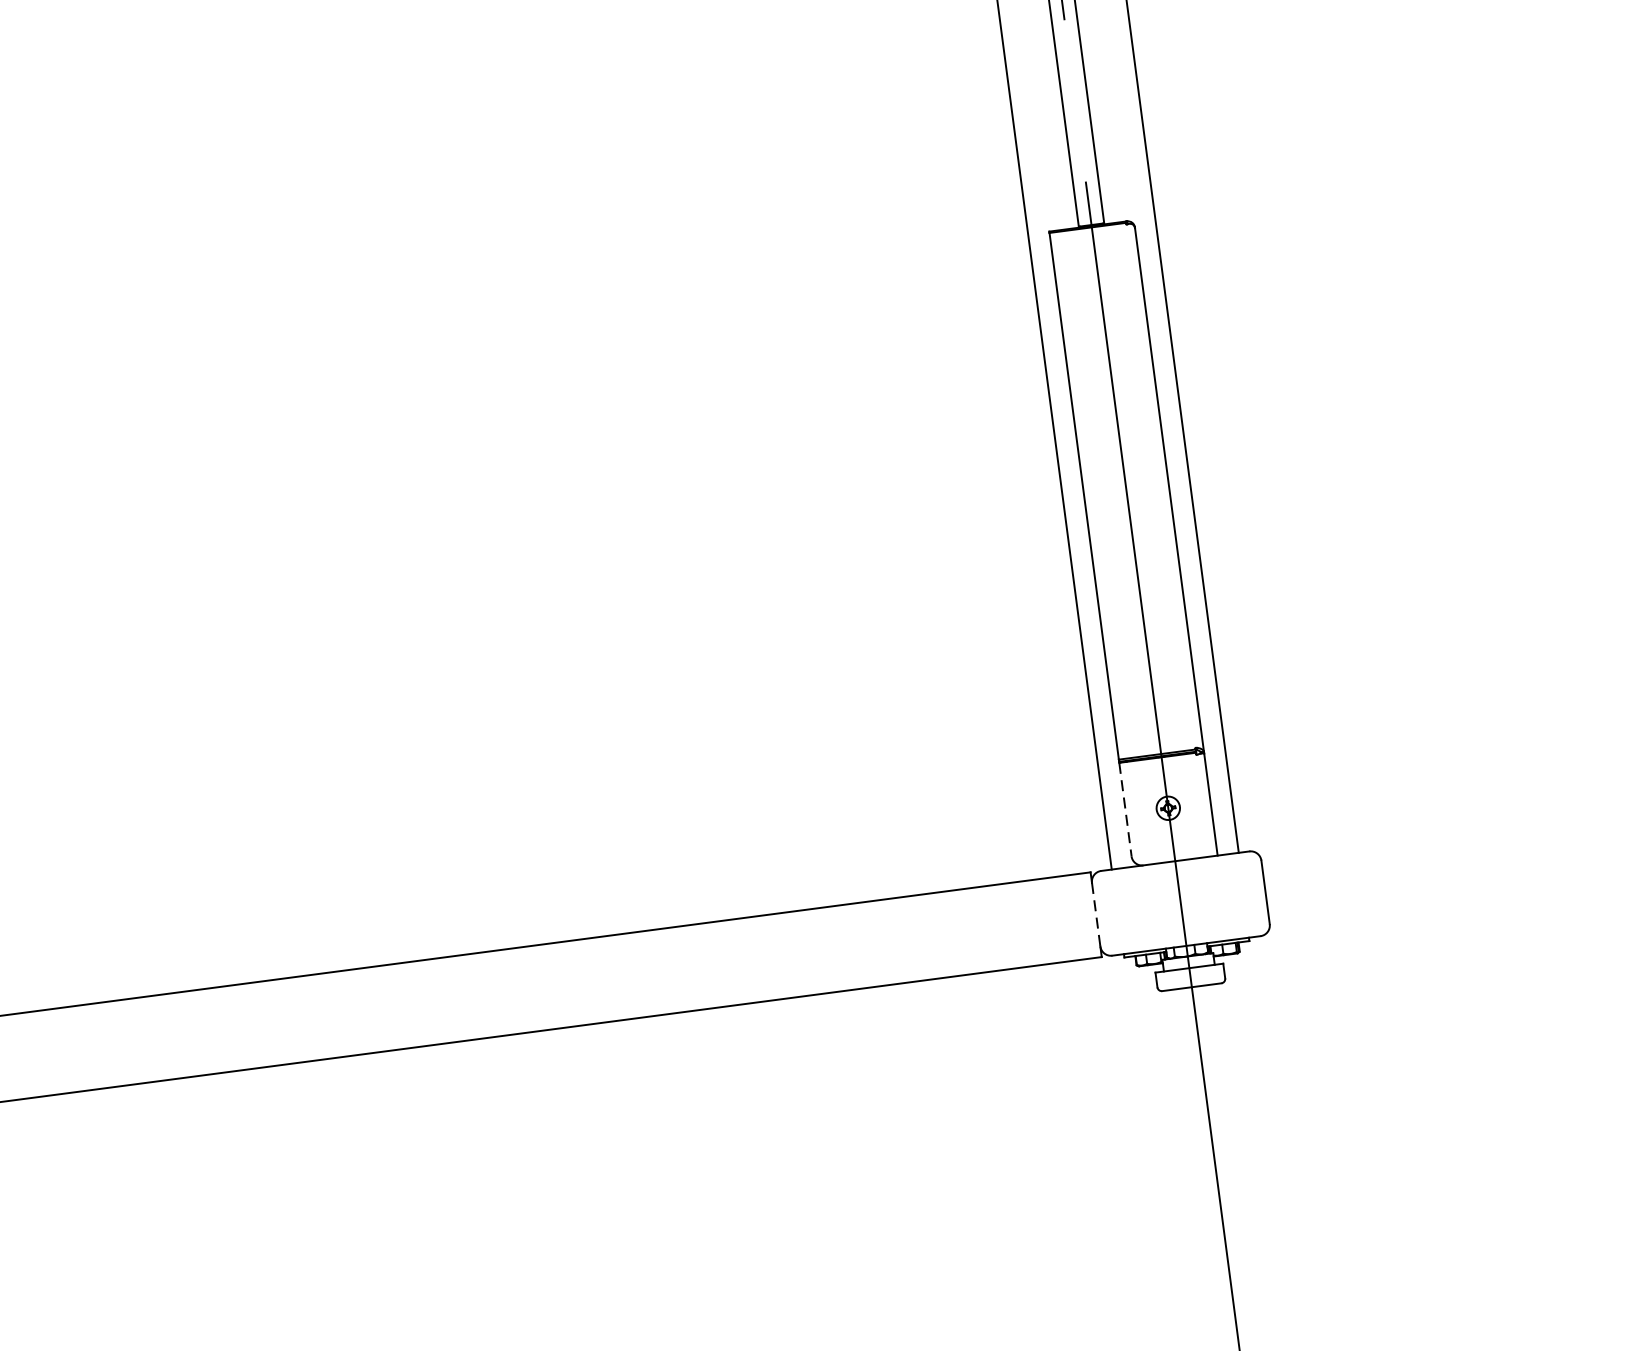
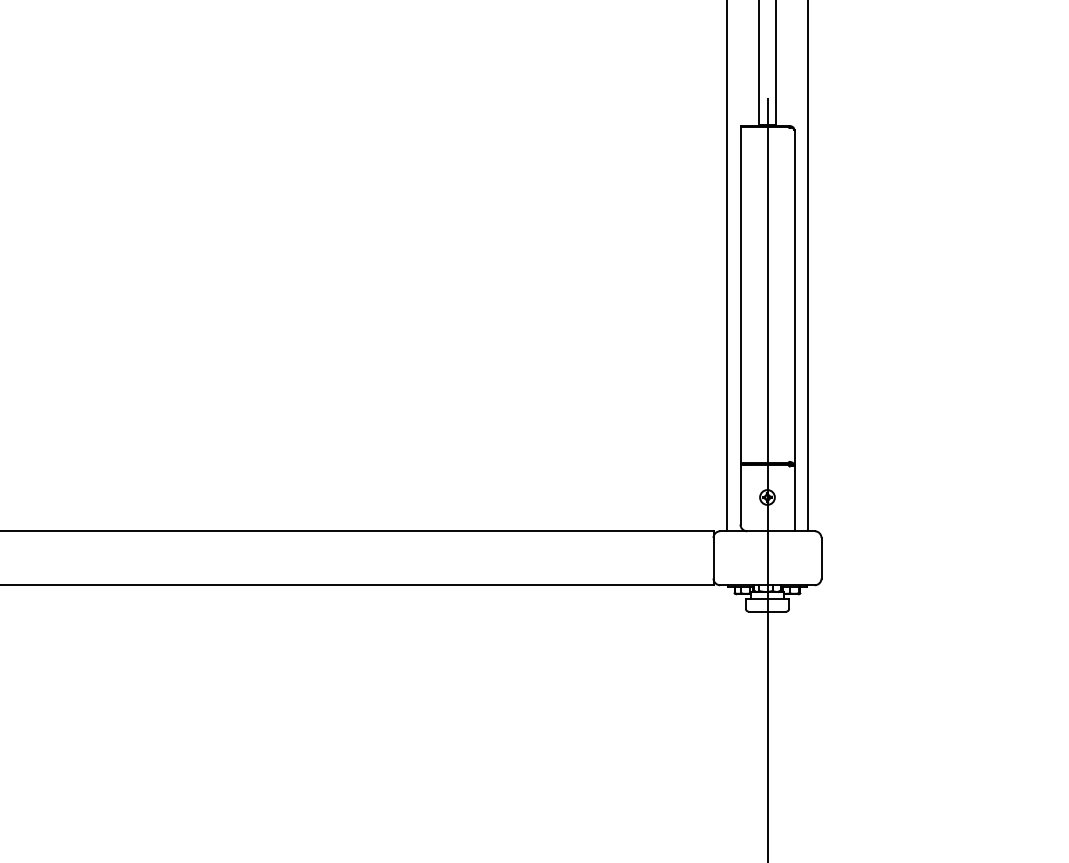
line: (1125, 809) -> (740, 494), dashed -> solid
line: (1096, 915) -> (713, 558), dashed -> solid

